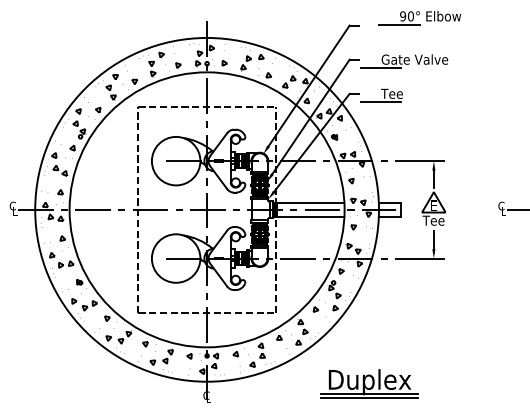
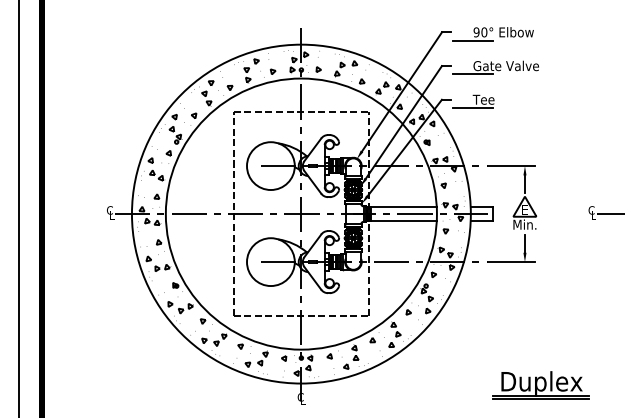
part: (419, 18) -> (492, 34), moved
text: (433, 220) -> (524, 224), Tee -> Min.
part: (368, 383) -> (540, 385), moved

